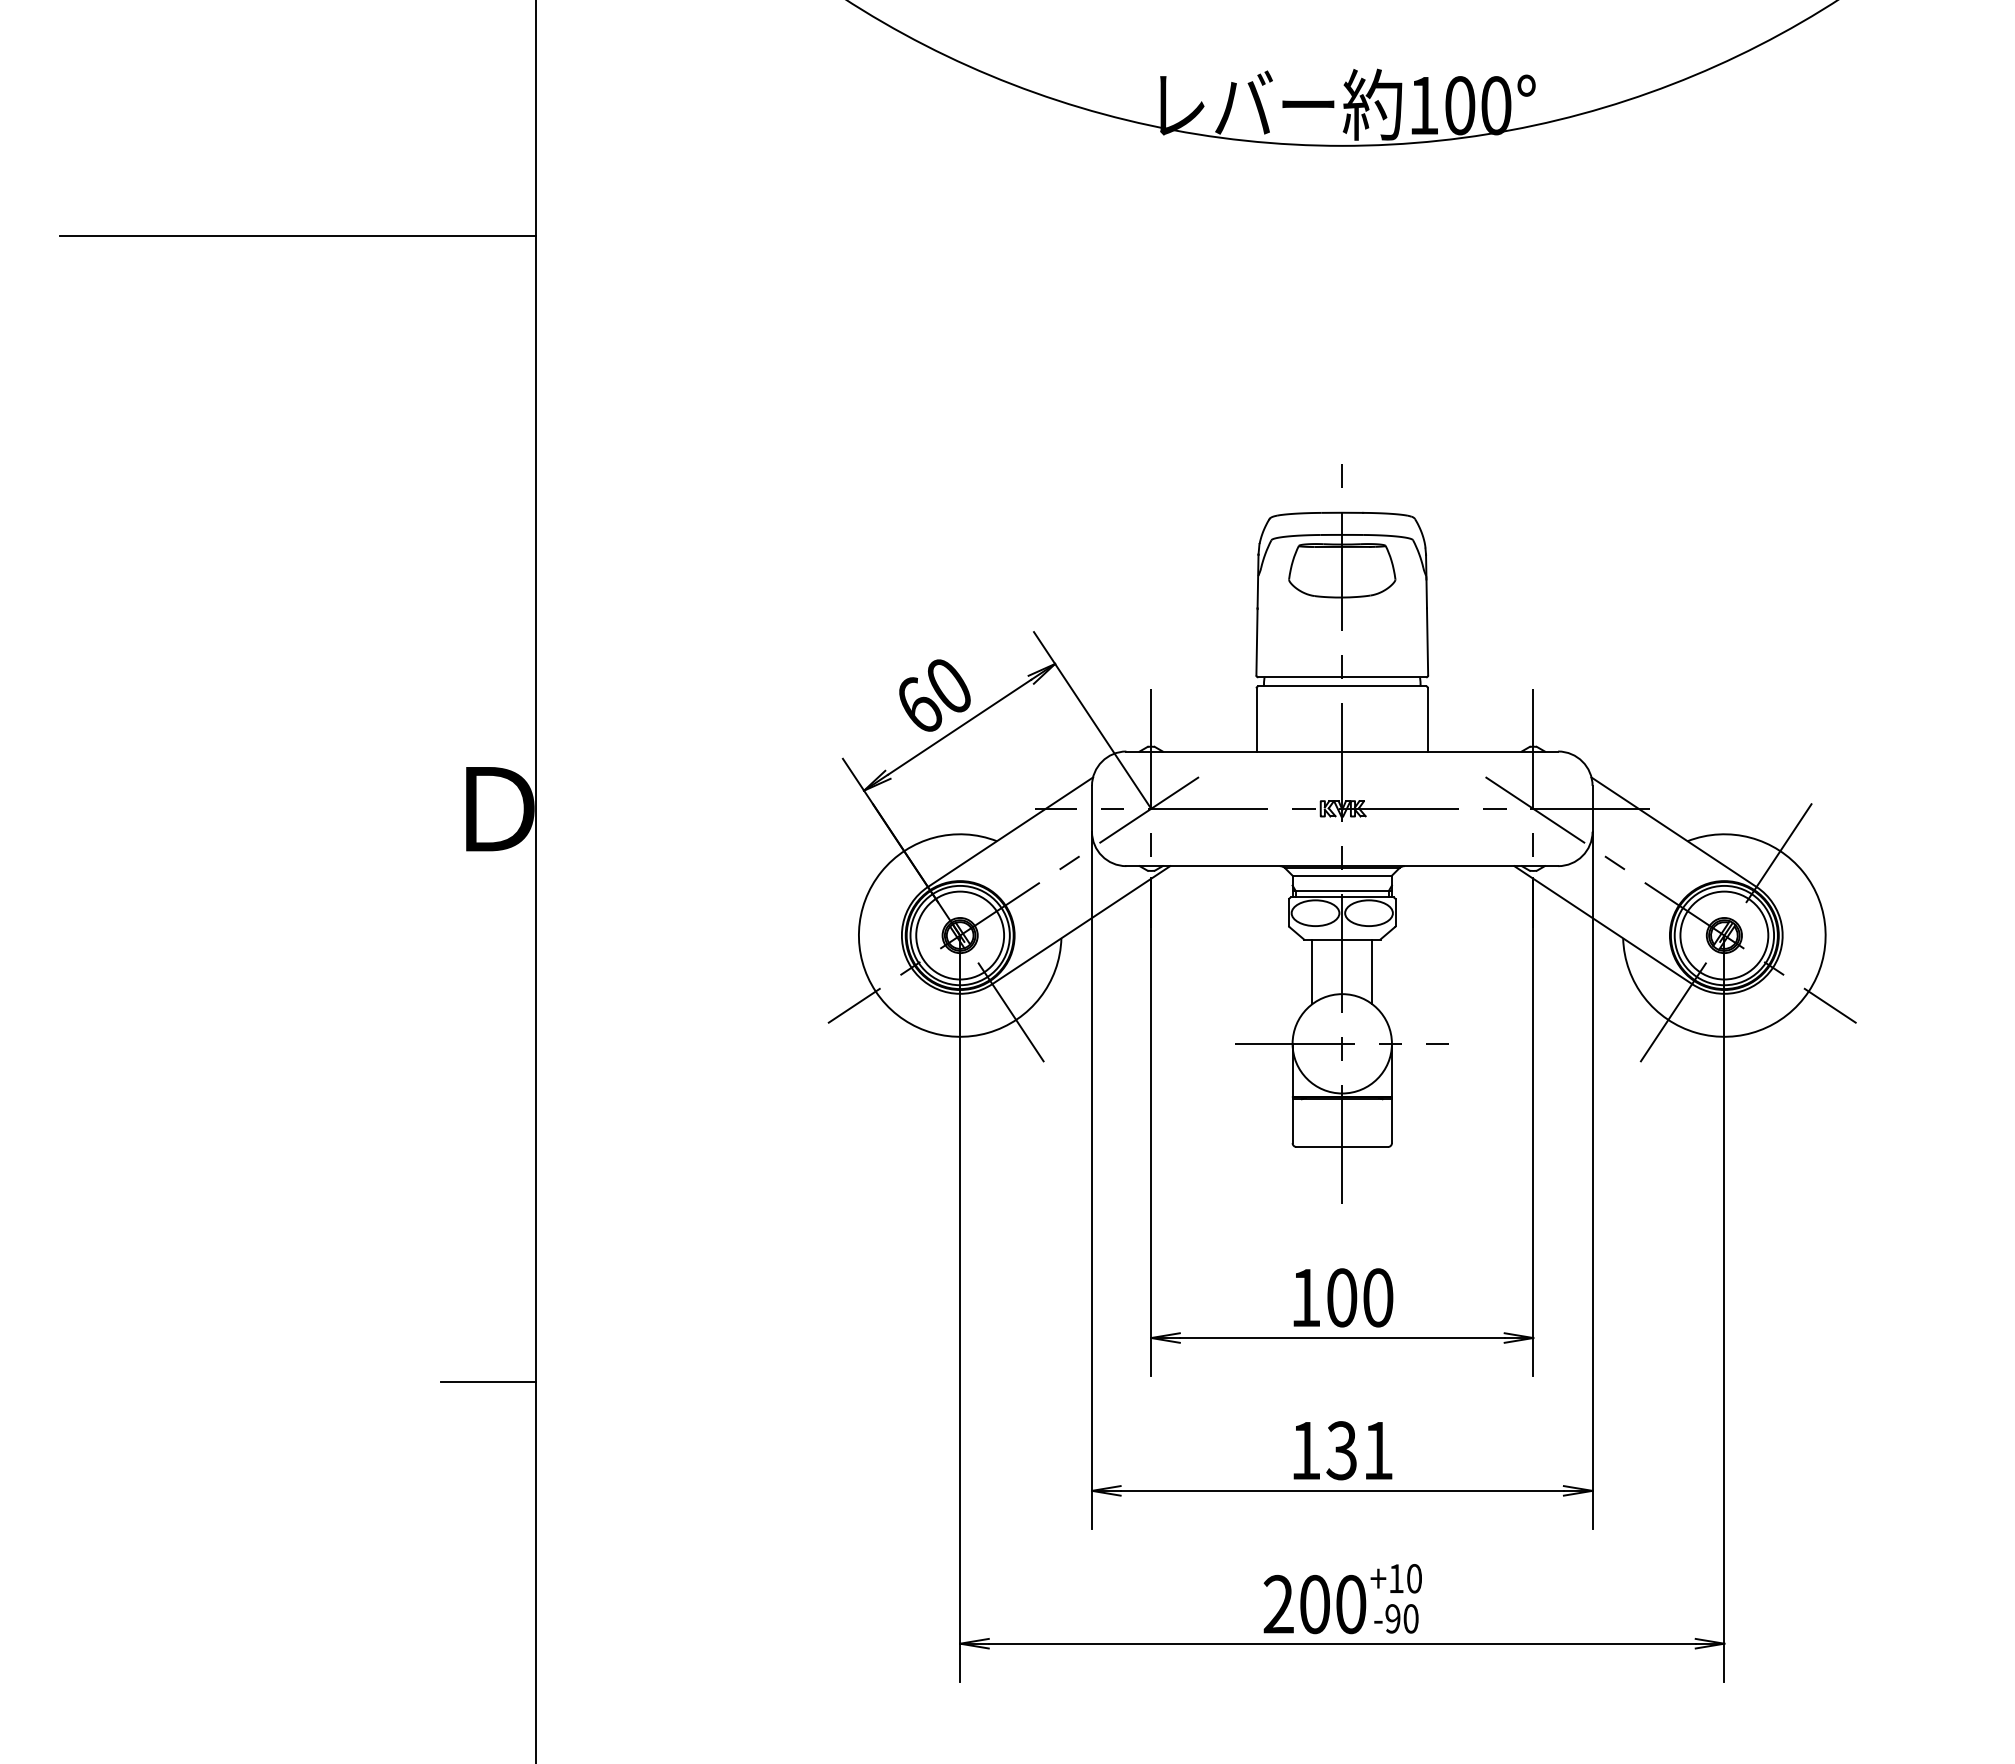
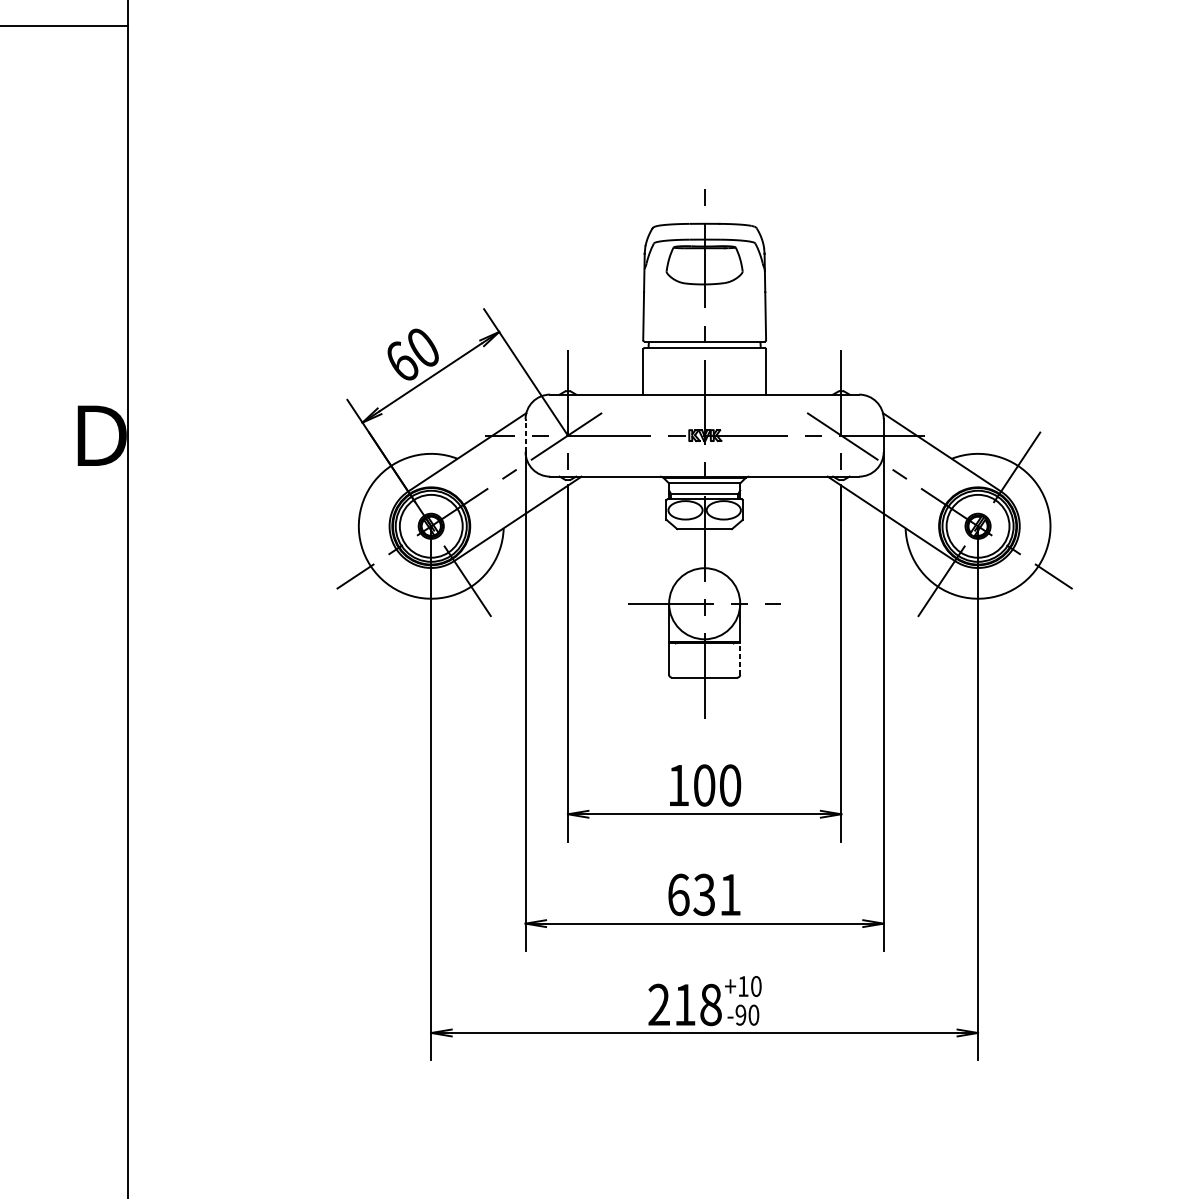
line: (1092, 808) -> (525, 435), solid -> dashed
line: (1312, 971) -> (683, 552), removed
line: (1372, 971) -> (726, 552), removed
line: (1391, 1121) -> (739, 659), solid -> dashed
line: (488, 1382) -> (93, 846), removed
text: (1306, 1450) -> (679, 894), 131 -> 631
text: (1333, 1604) -> (698, 1004), 200 -> 218

